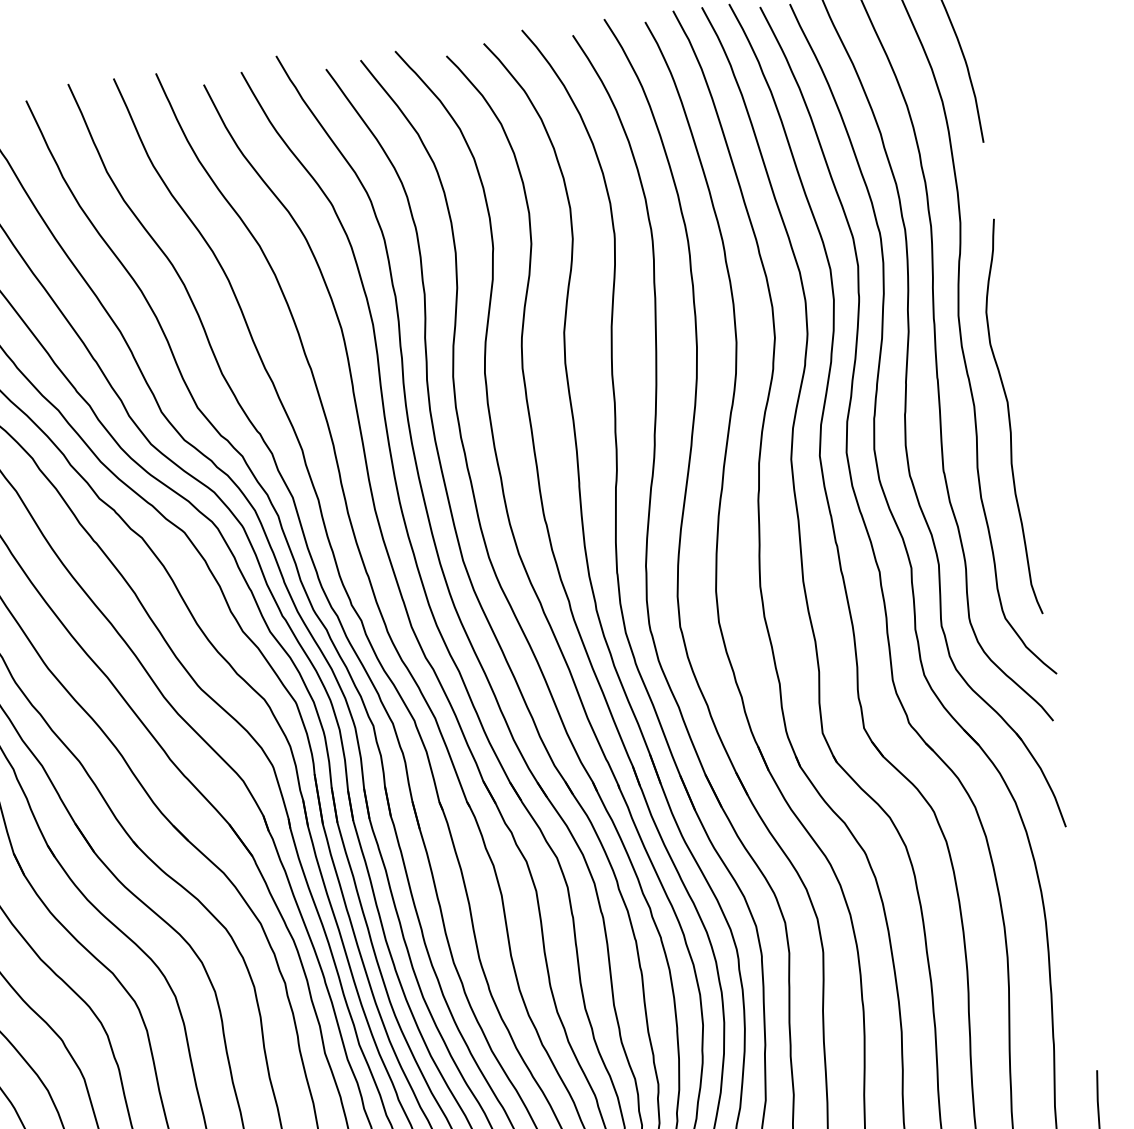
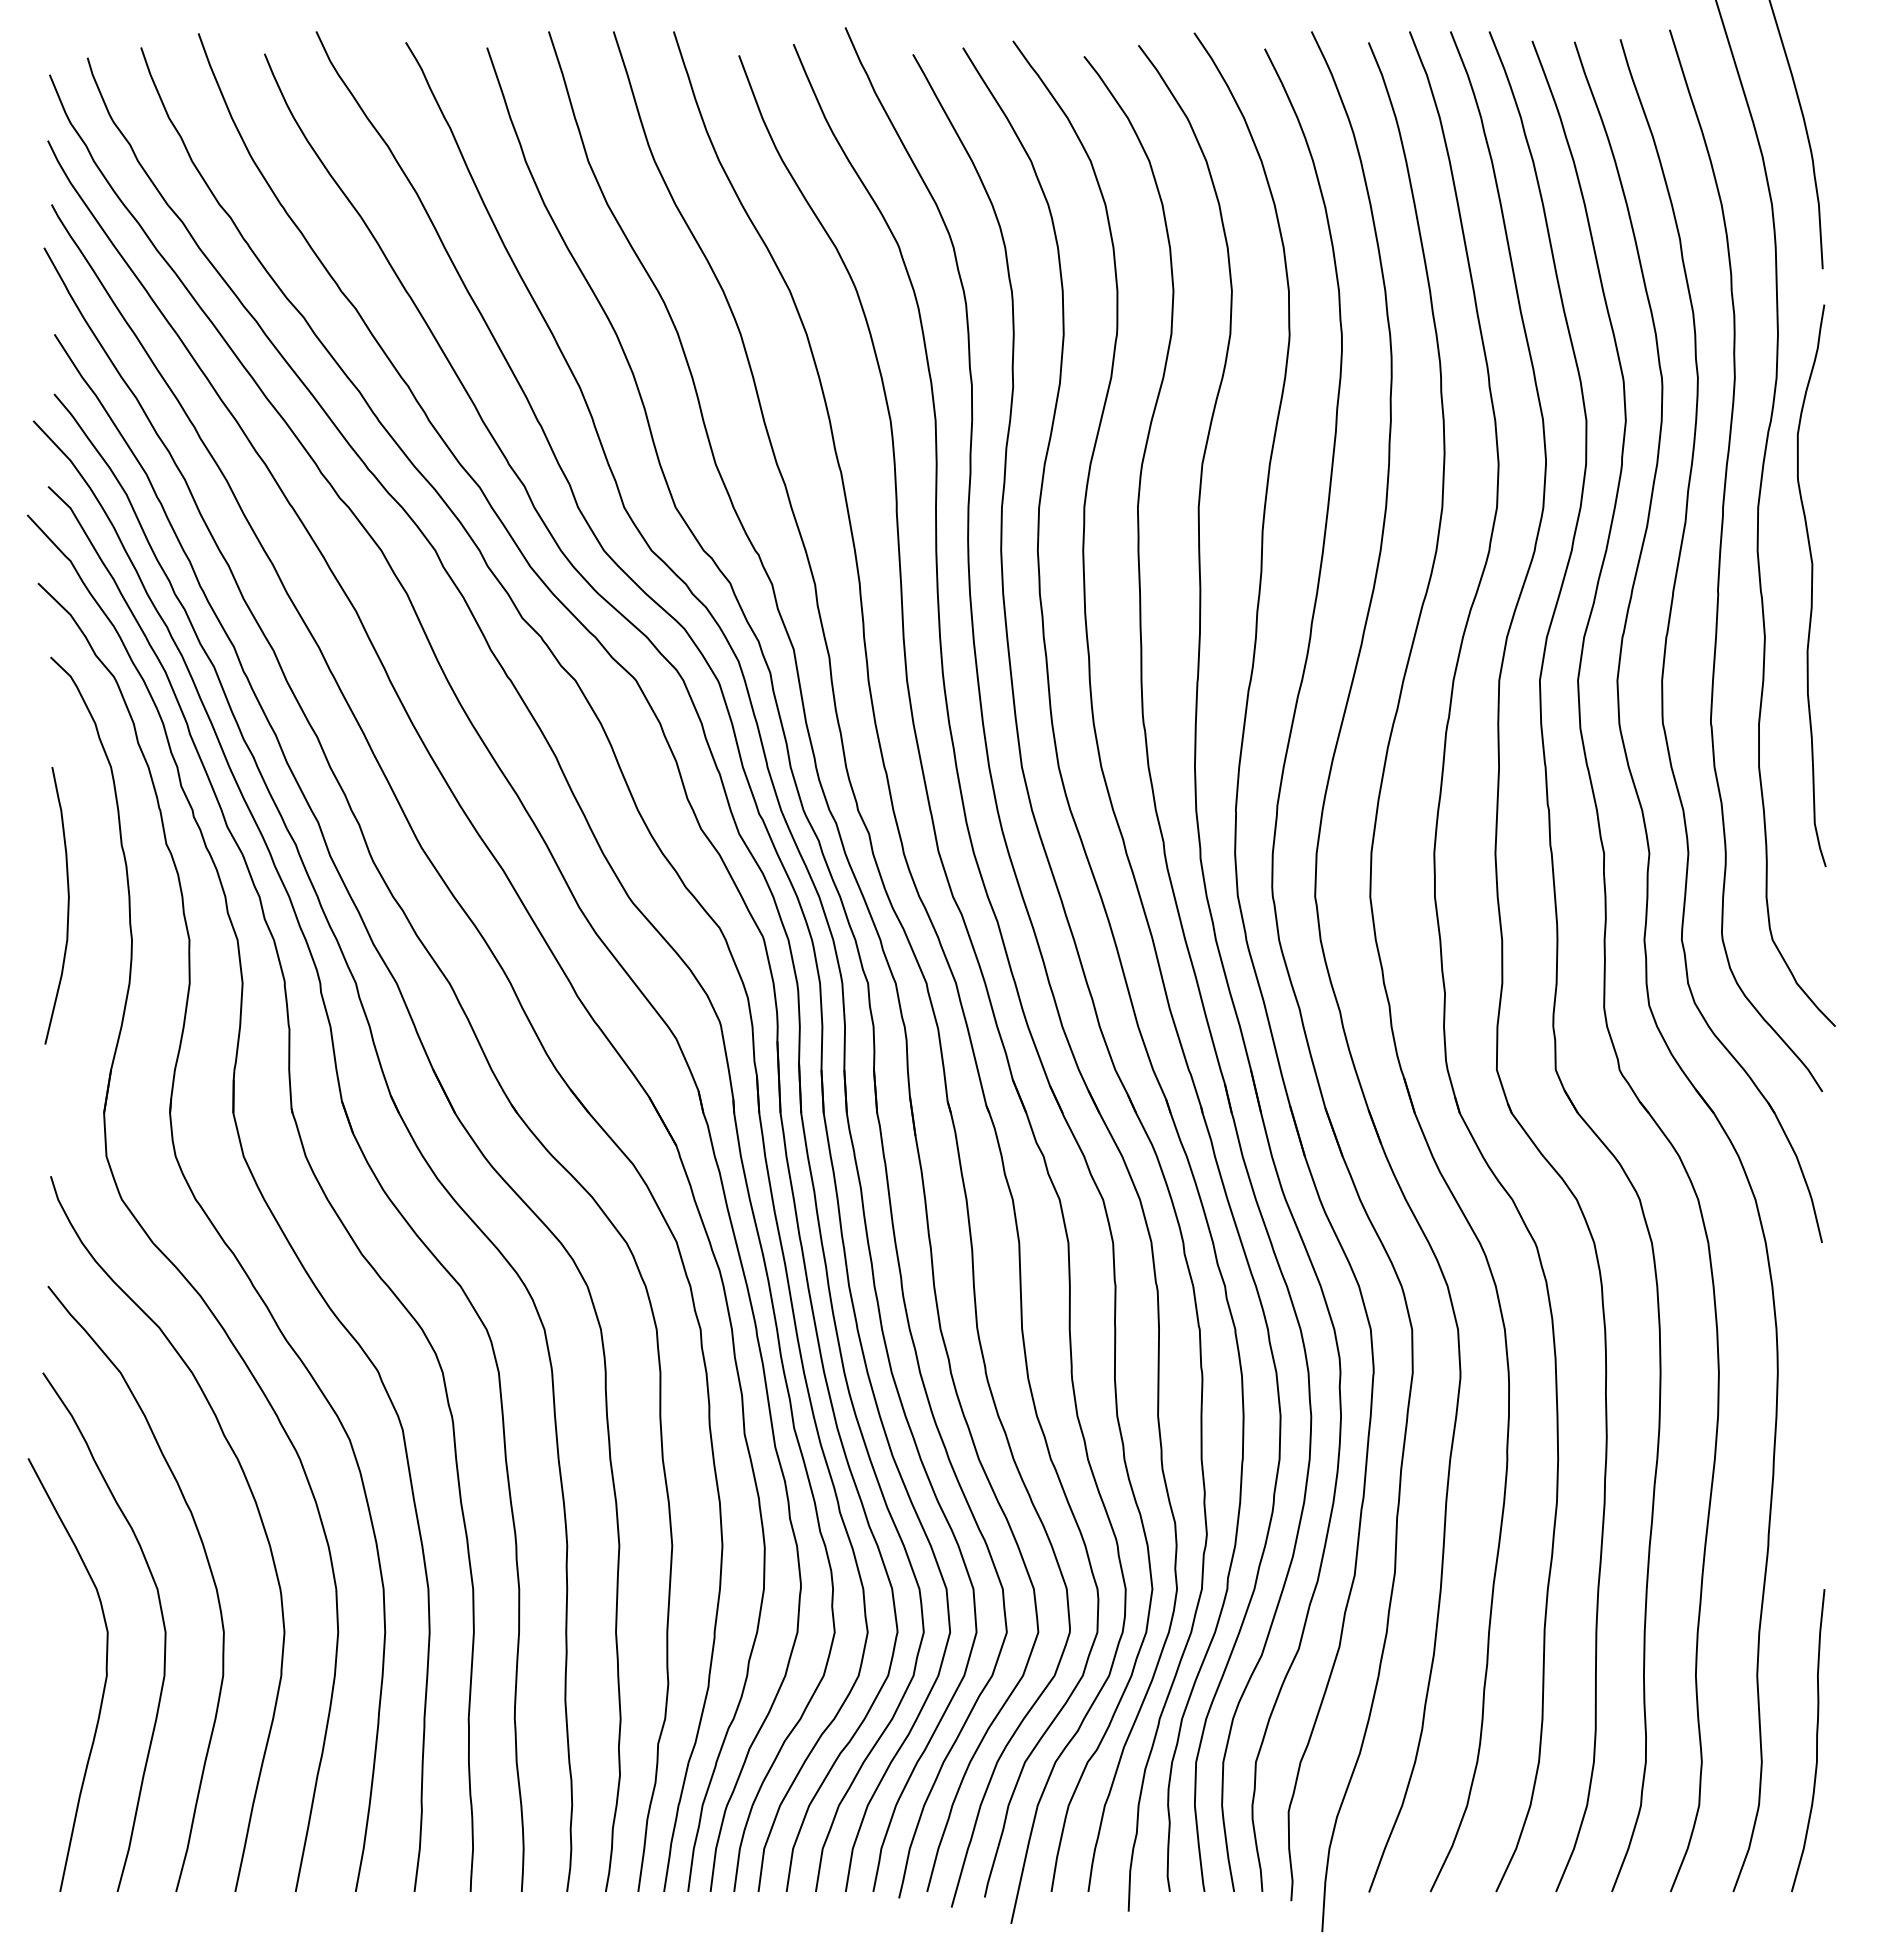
curve: (1008, 417) -> (1811, 585), moved

